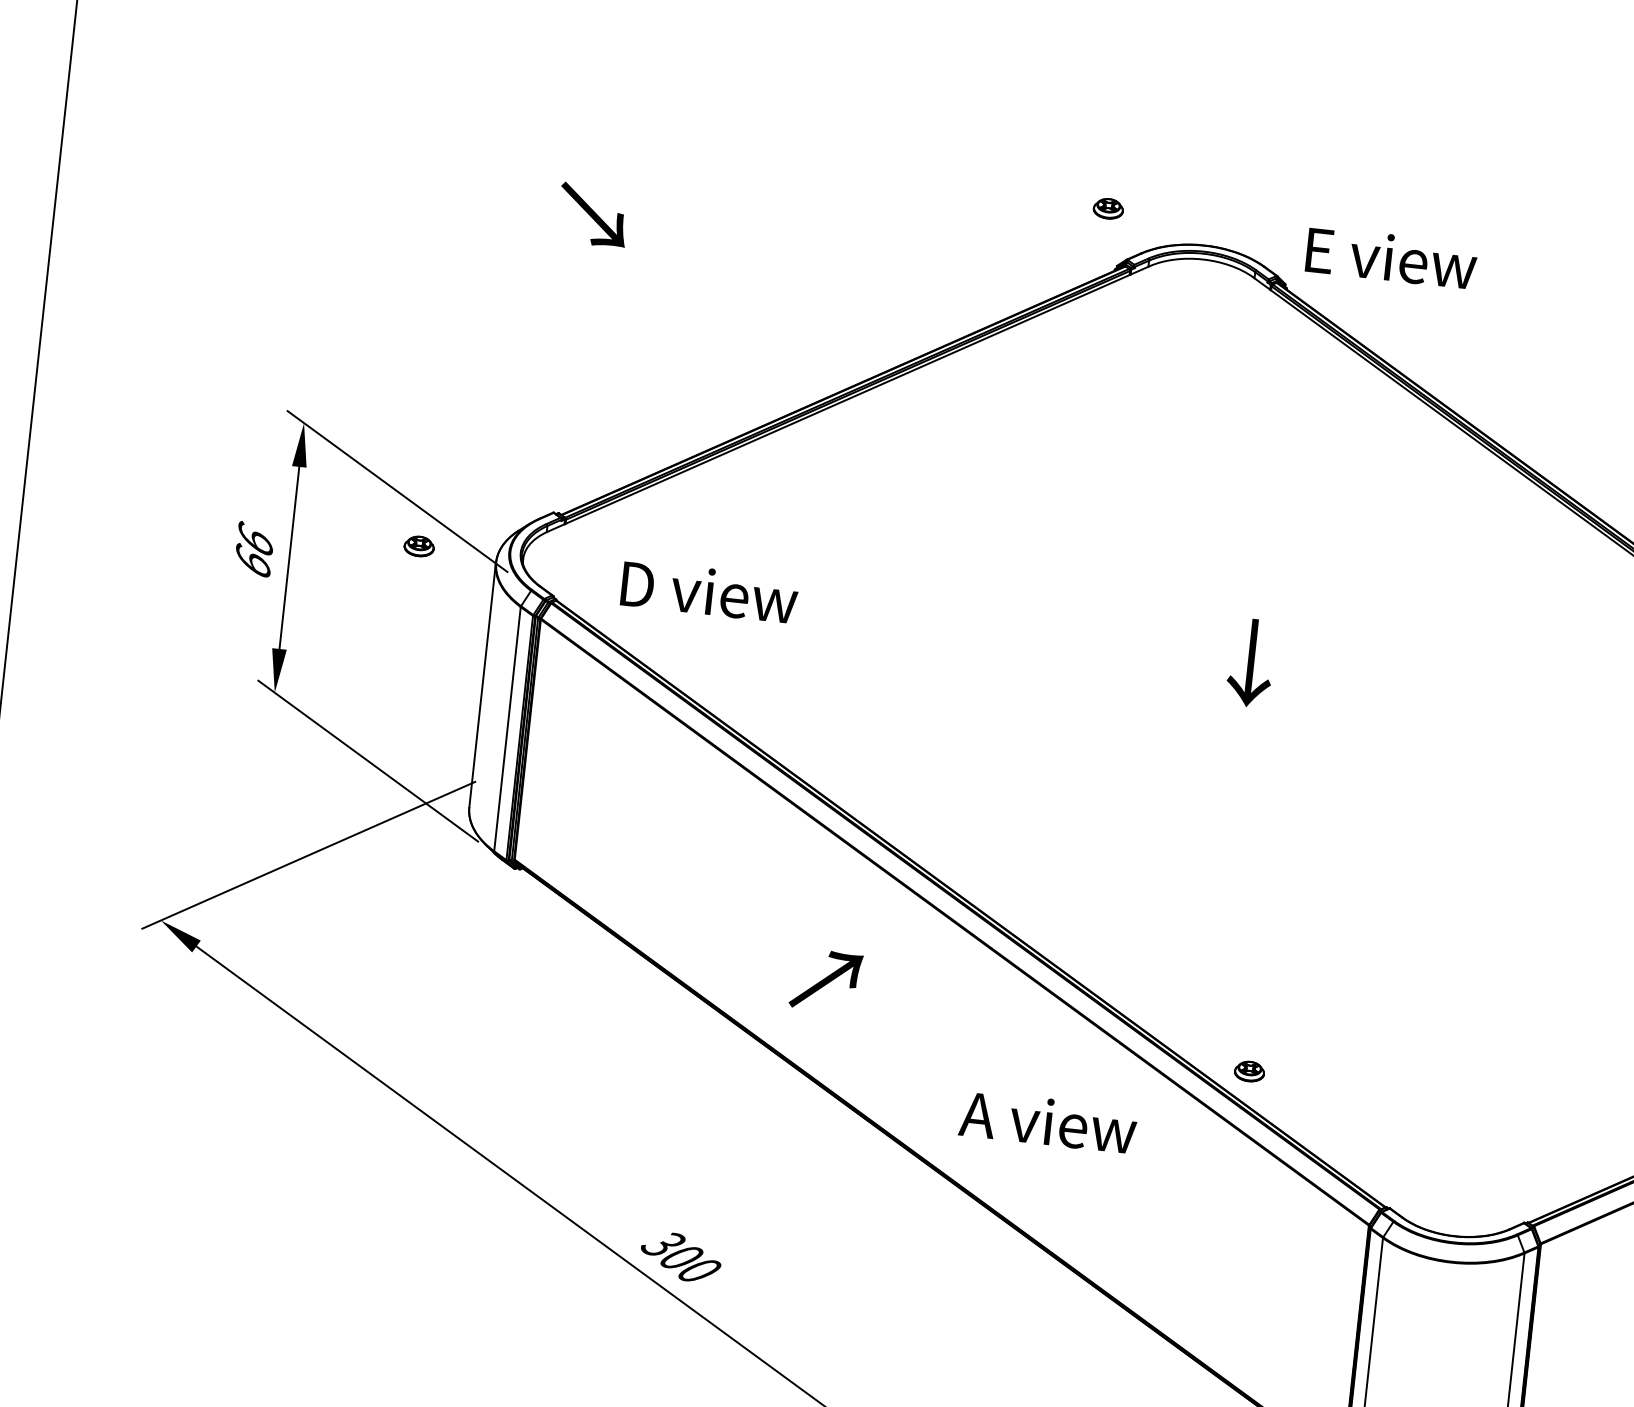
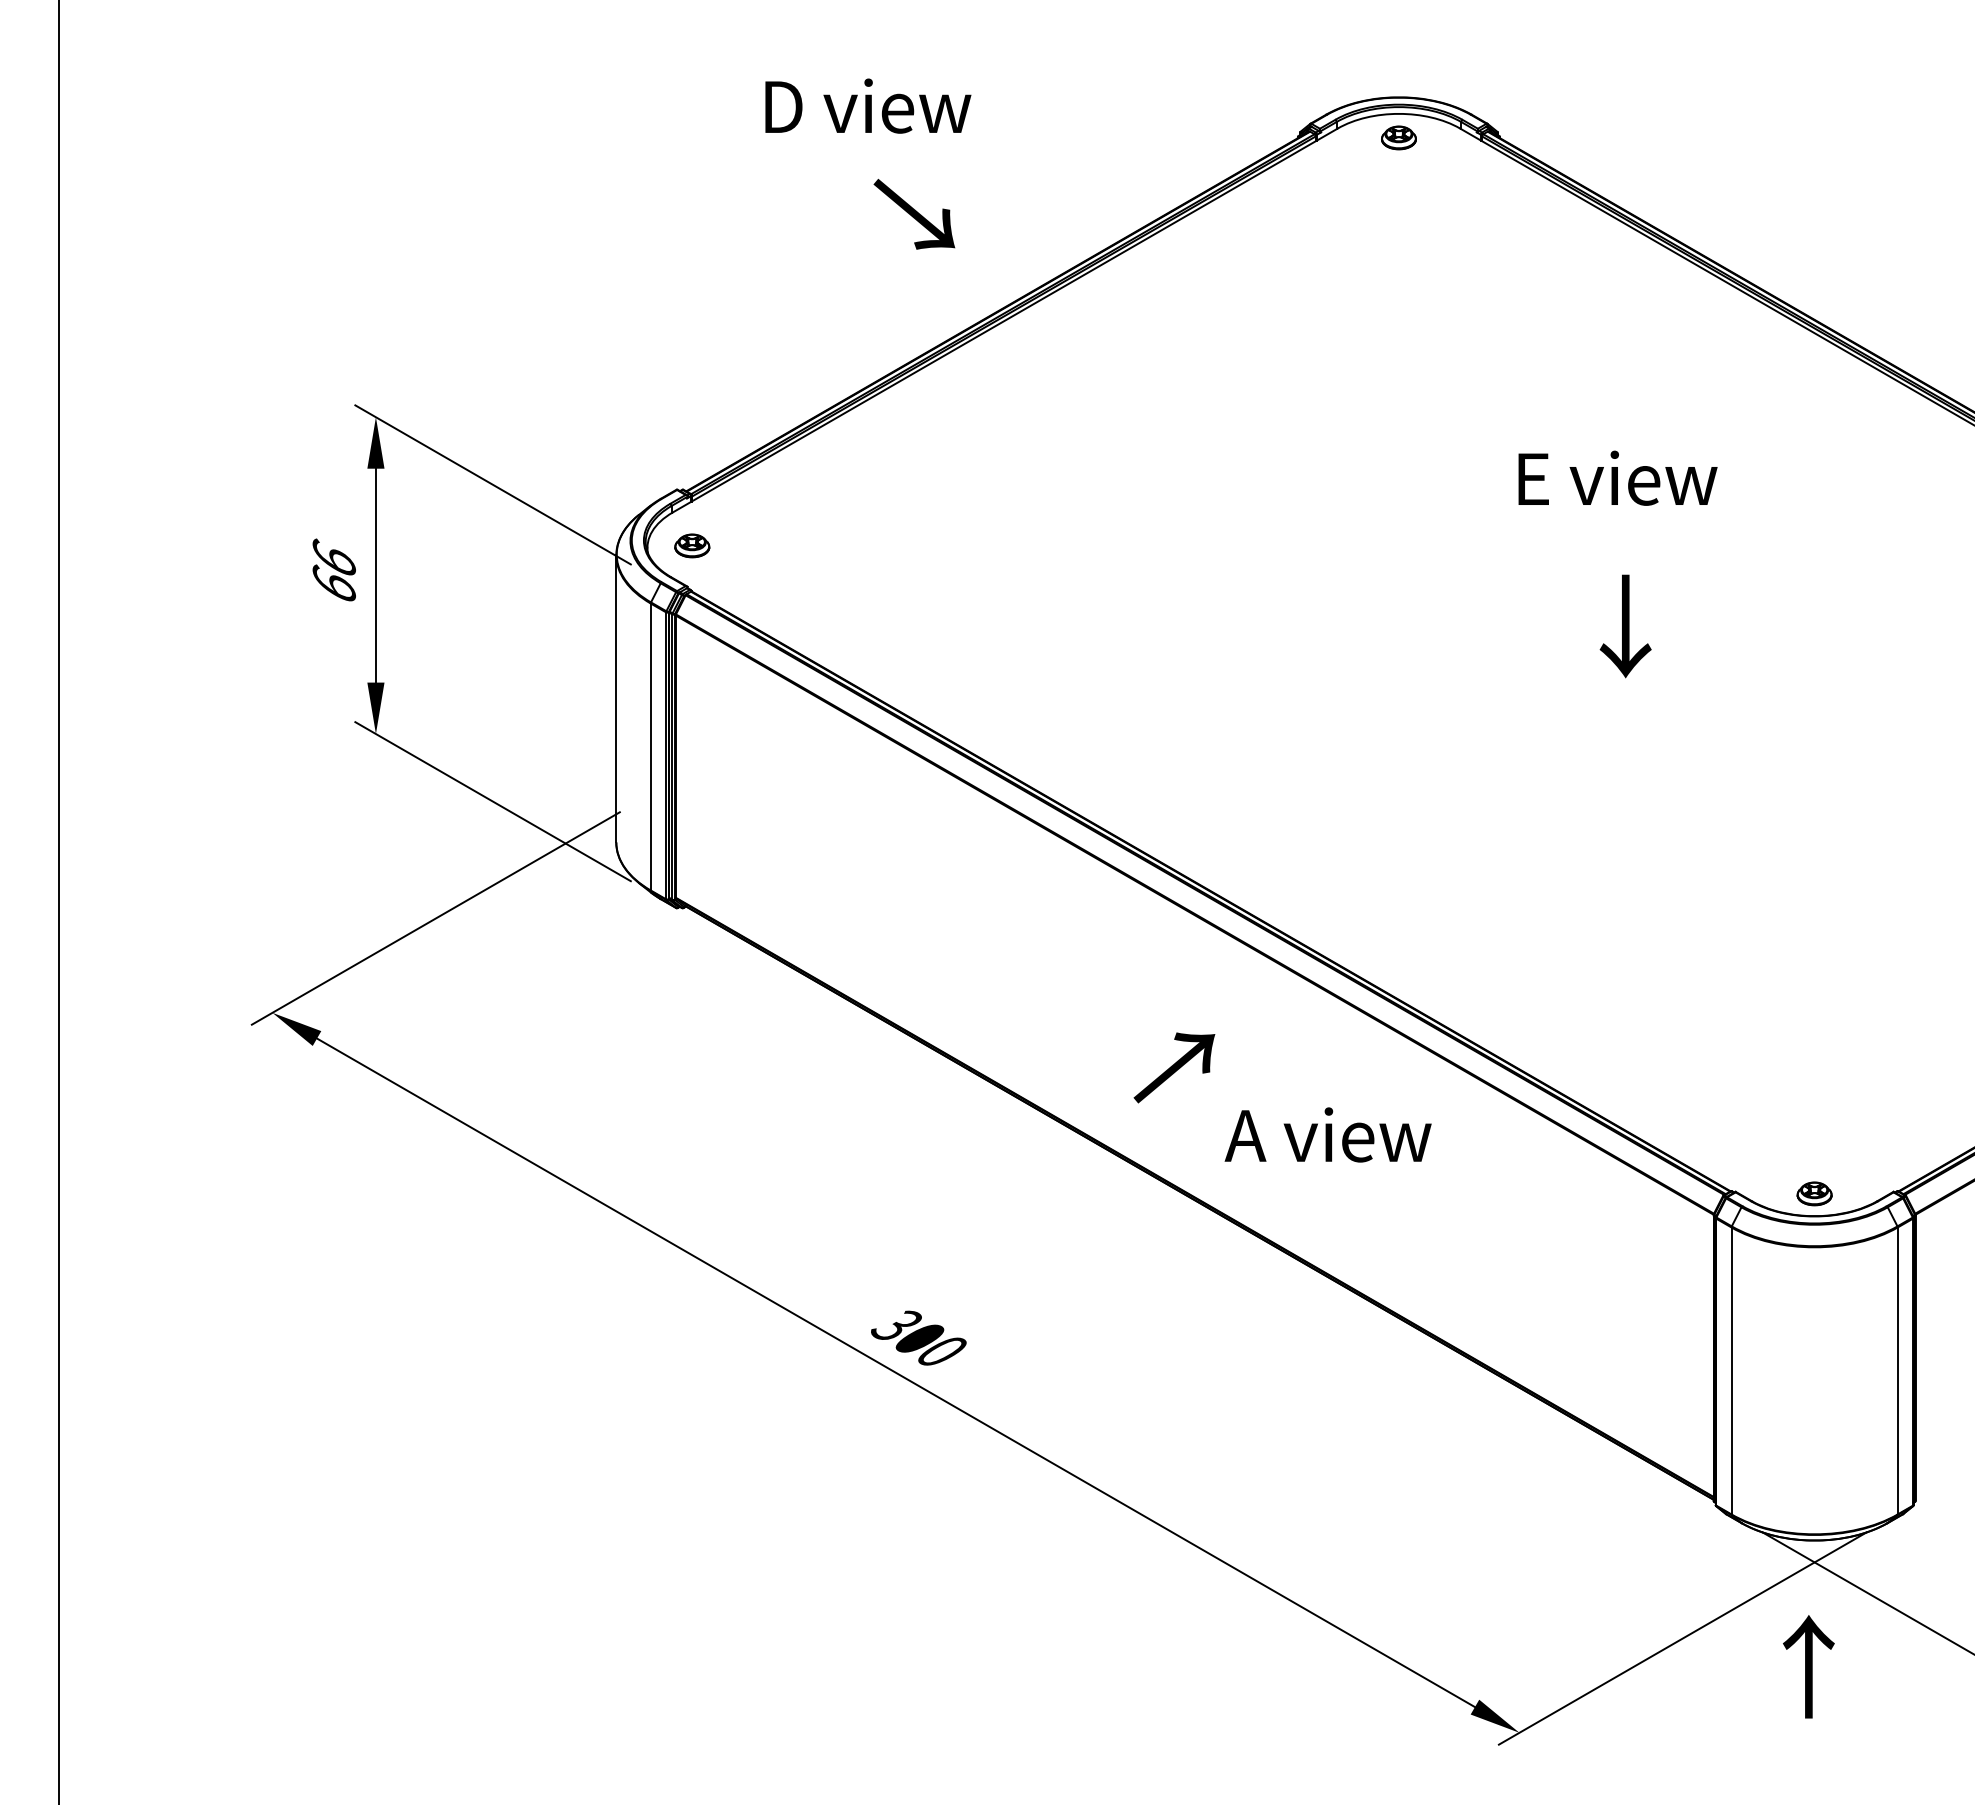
part: (1108, 208) -> (1398, 137), moved
text: (593, 215) -> (914, 214), moved
text: (1391, 257) -> (1617, 477), moved
part: (419, 546) -> (692, 545), moved
text: (709, 591) -> (868, 105), moved
text: (1250, 663) -> (1625, 626), moved
text: (826, 980) -> (1174, 1067), moved
part: (1249, 1071) -> (1814, 1193), moved

